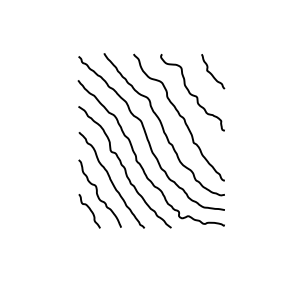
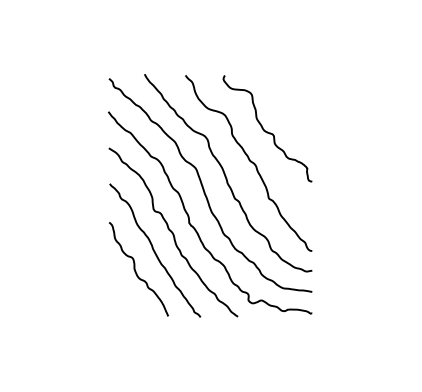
curve: (211, 72) -> (293, 101), removed
curve: (90, 211) -> (125, 293), removed

